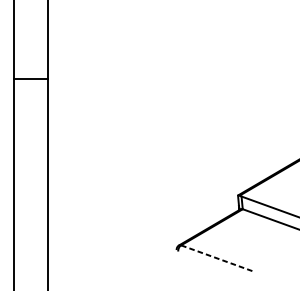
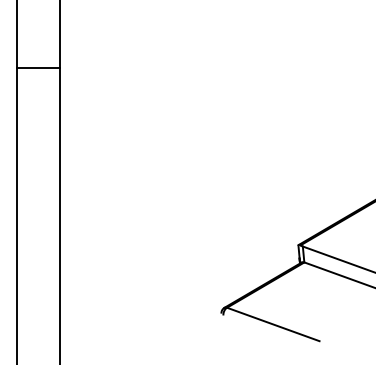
line: (30, 78) -> (38, 67), moved
line: (218, 258) -> (273, 324), dashed -> solid

